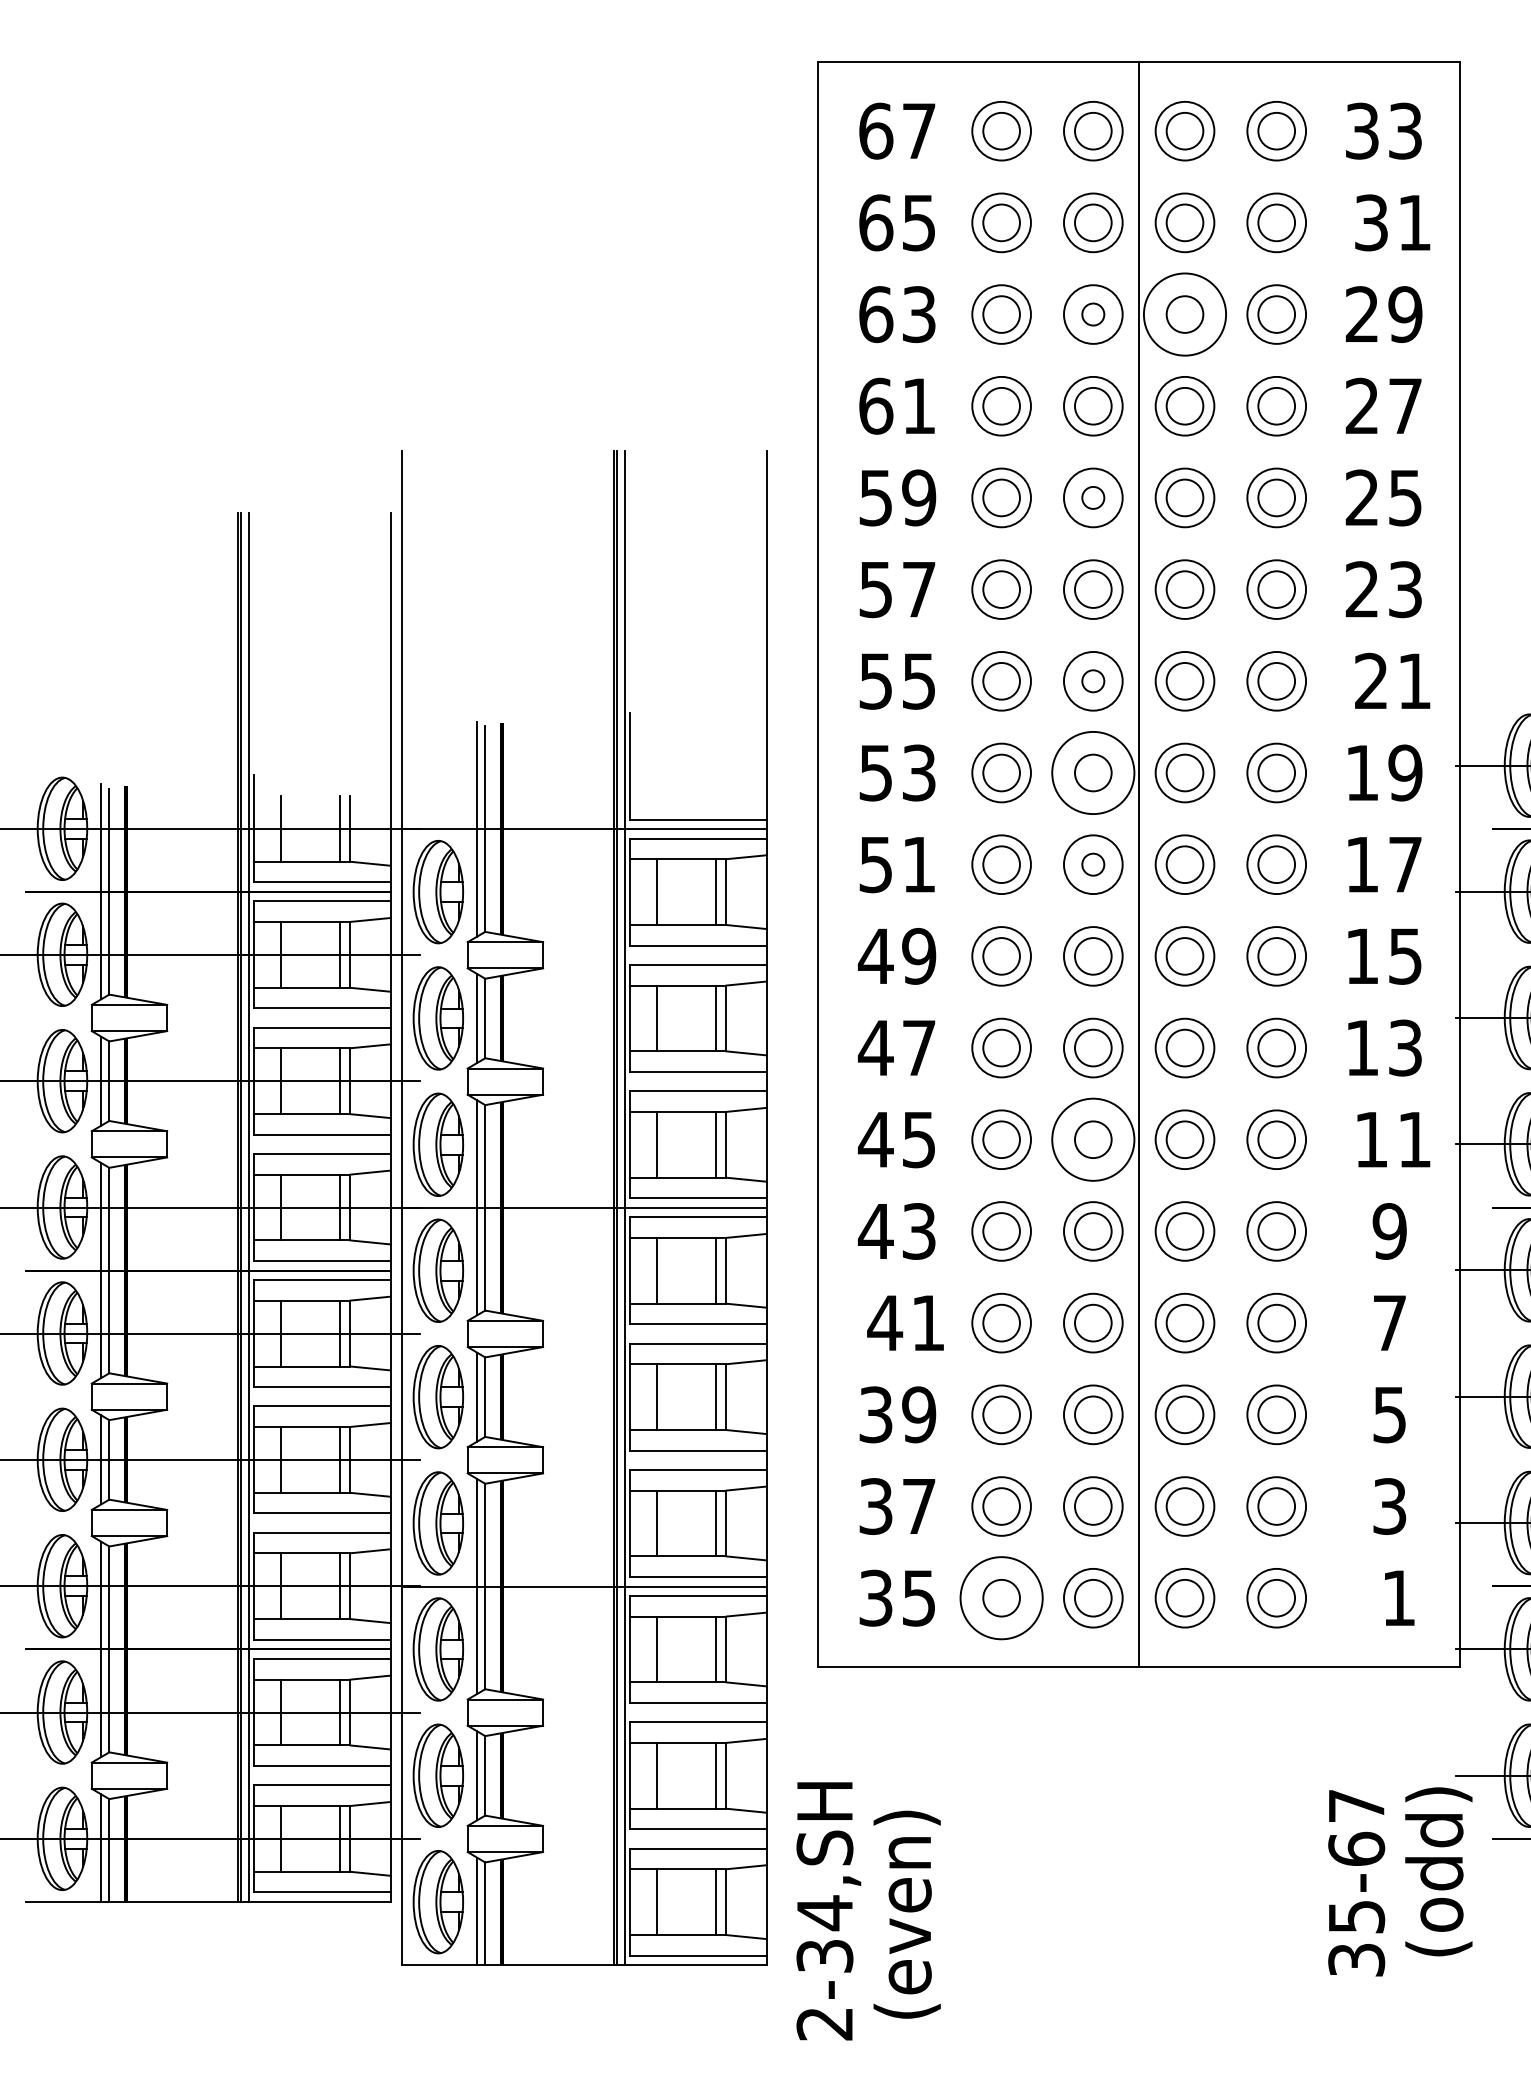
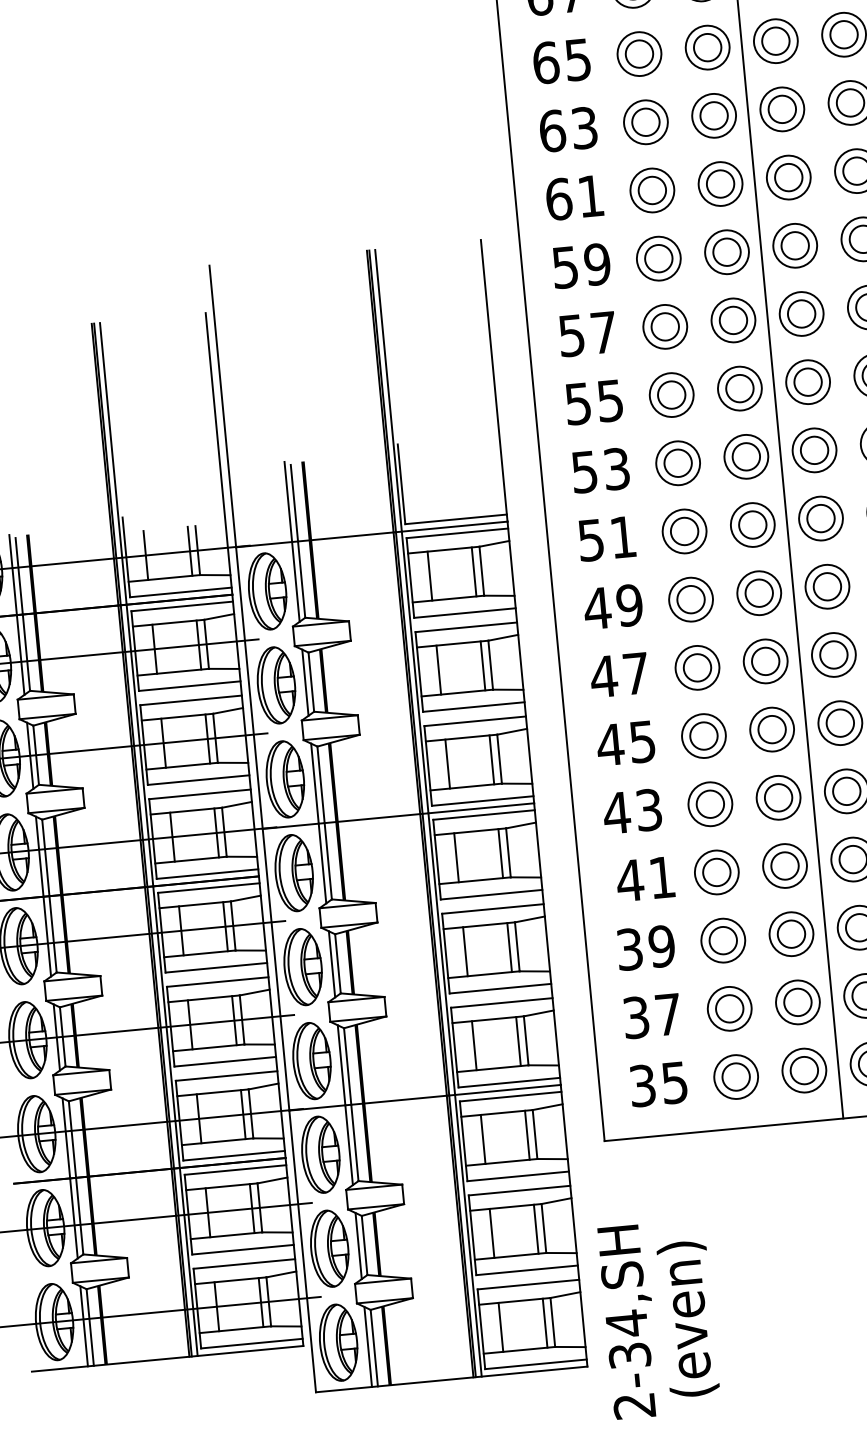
circle: (1093, 314) -> (714, 115), size x1.67
circle: (1184, 314) -> (781, 109), size x0.71
circle: (1093, 497) -> (727, 251), size x1.67
circle: (1093, 680) -> (739, 388), size x1.67
circle: (1092, 772) -> (745, 456), size x0.71
circle: (1093, 864) -> (752, 524), size x1.67
circle: (1092, 1139) -> (771, 729), size x0.71
circle: (1001, 1597) -> (736, 1076), size x0.71

